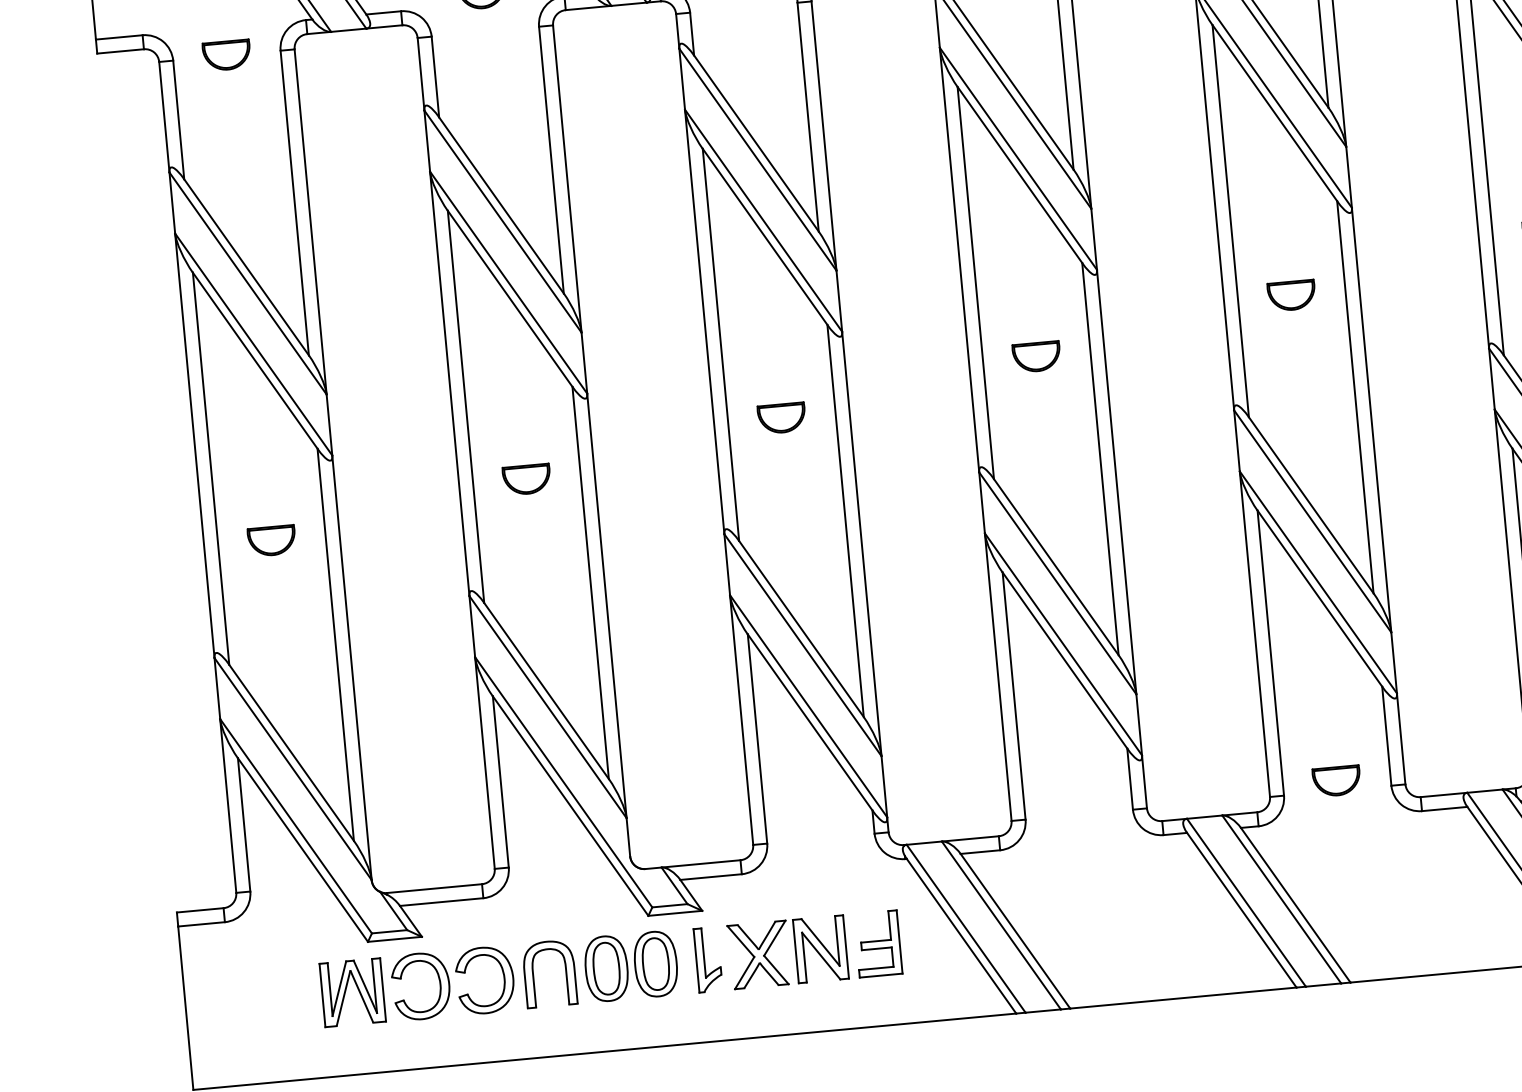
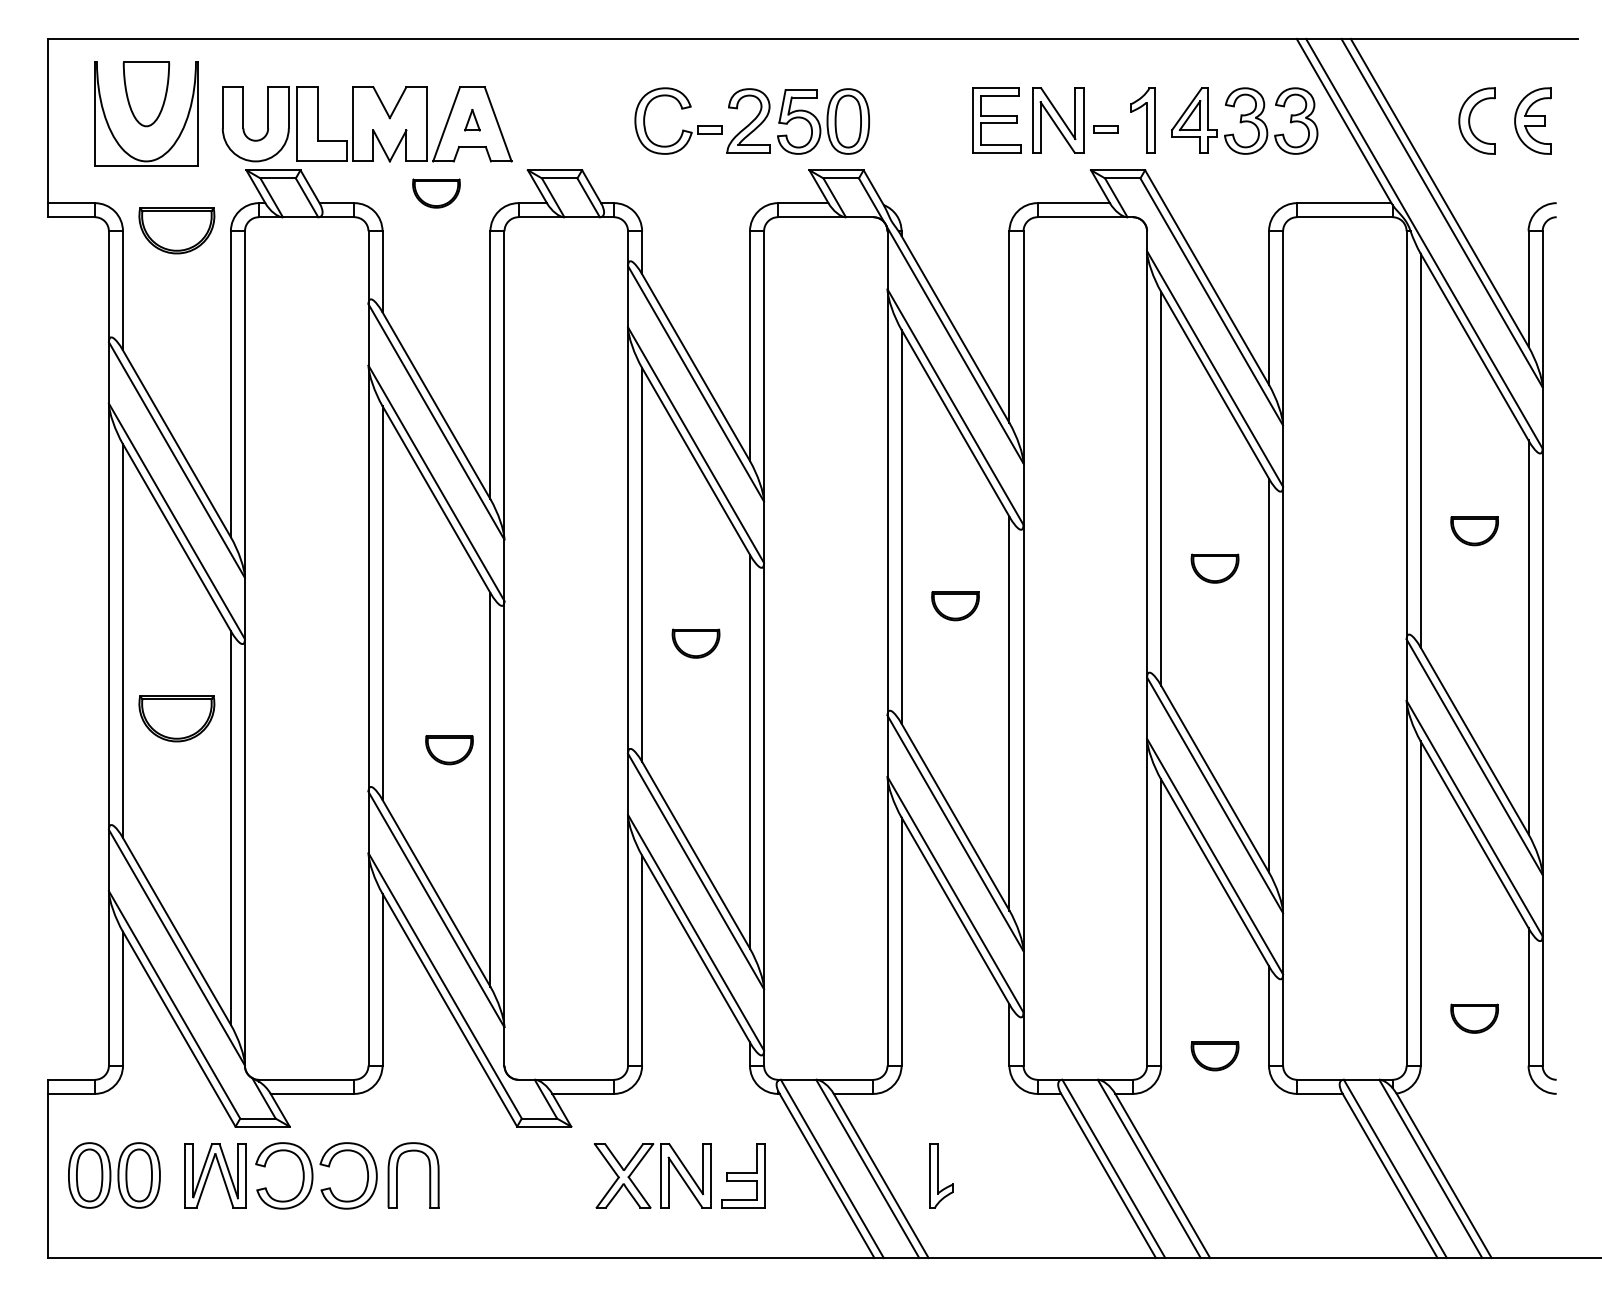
part: (226, 55) -> (176, 231), size x1.6
part: (526, 480) -> (449, 750), moved
part: (271, 540) -> (176, 718), size x1.6
part: (708, 959) -> (941, 1175), moved
part: (631, 966) -> (114, 1175), moved

